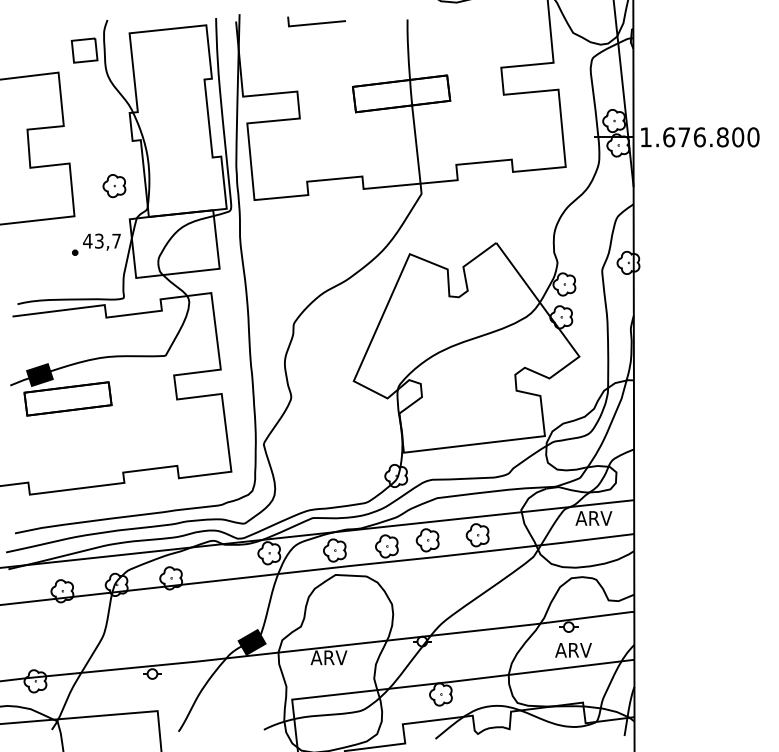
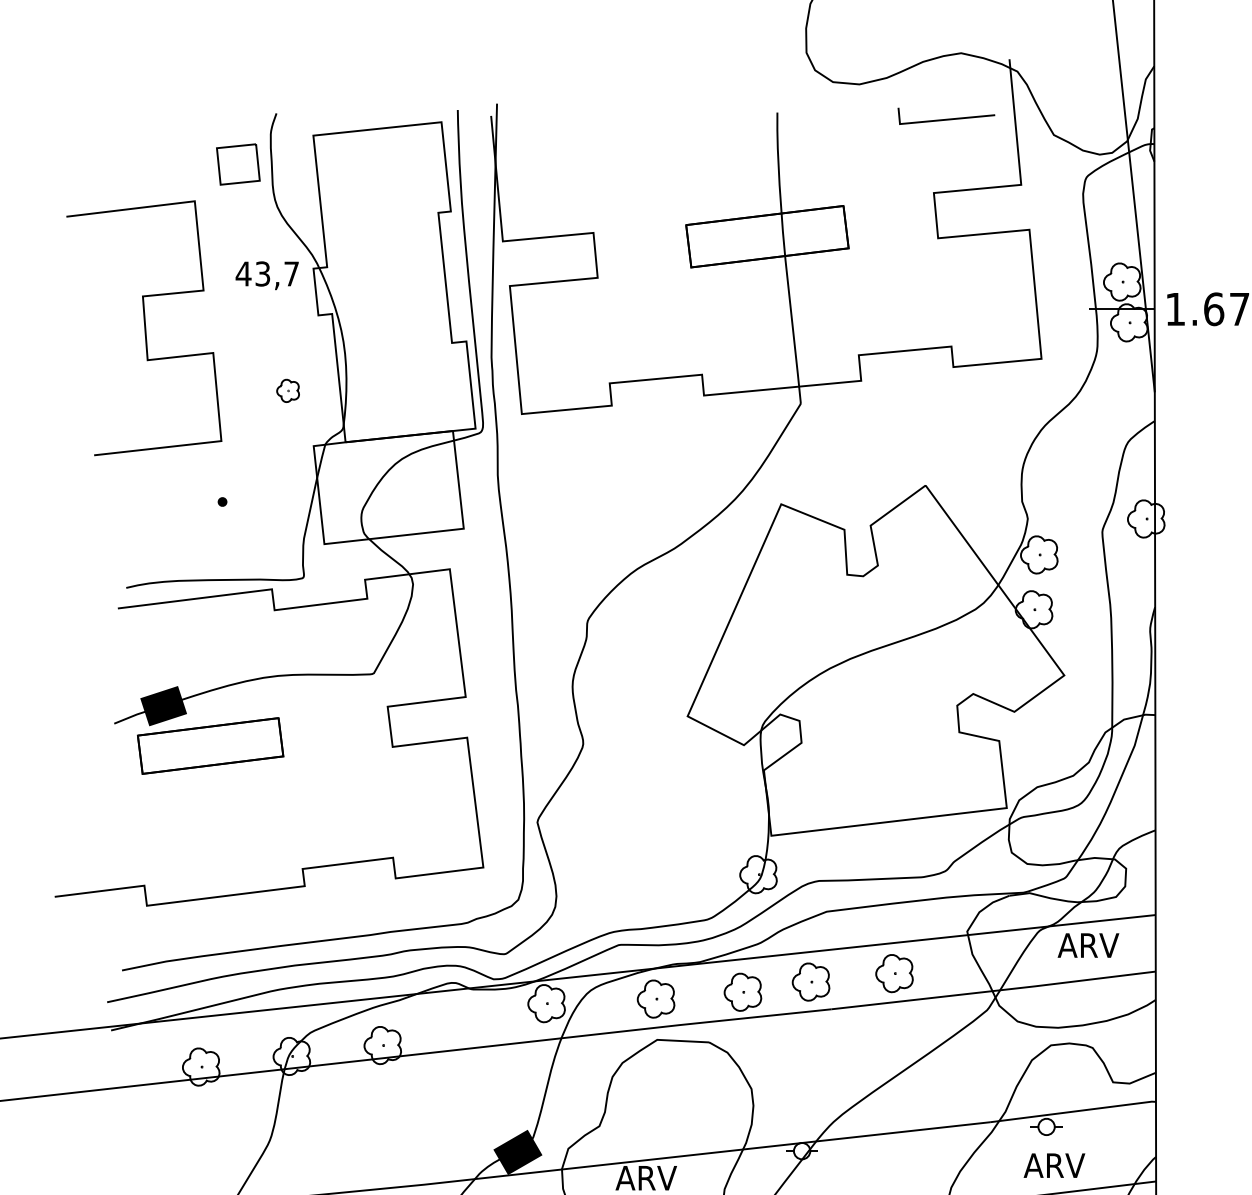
line: (316, 22) -> (945, 117), moved
part: (114, 186) -> (288, 391), size x0.6
text: (101, 241) -> (266, 274), moved

